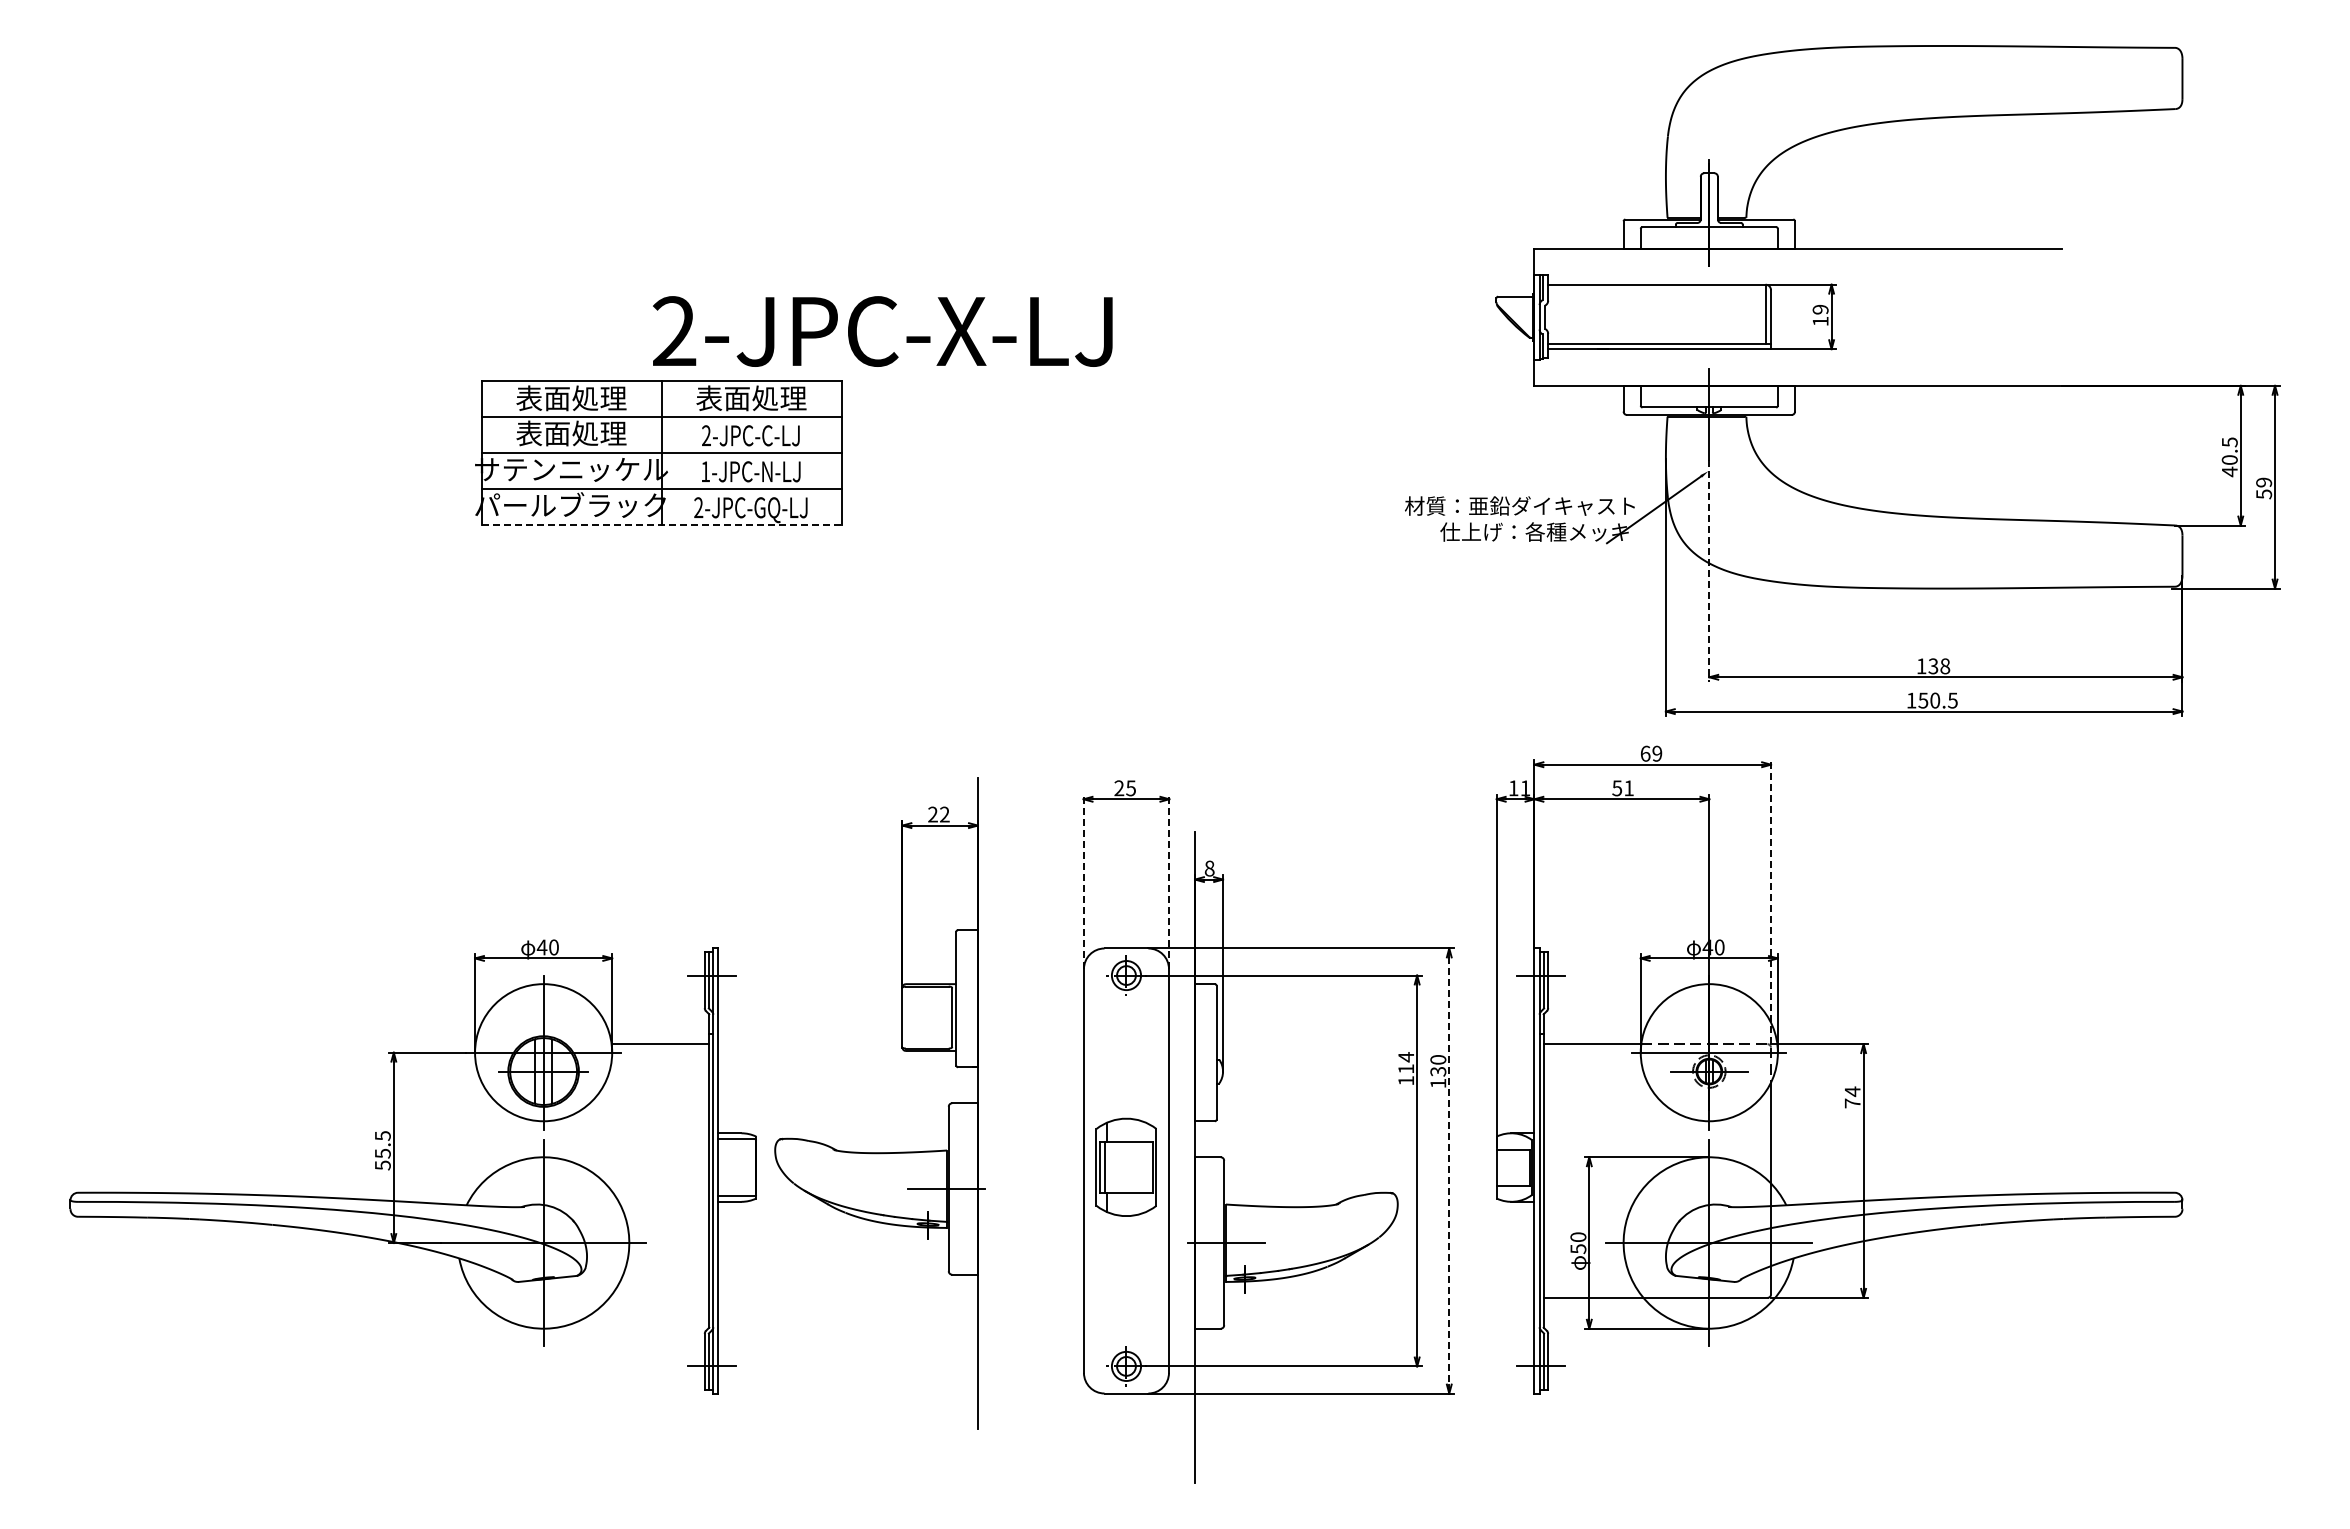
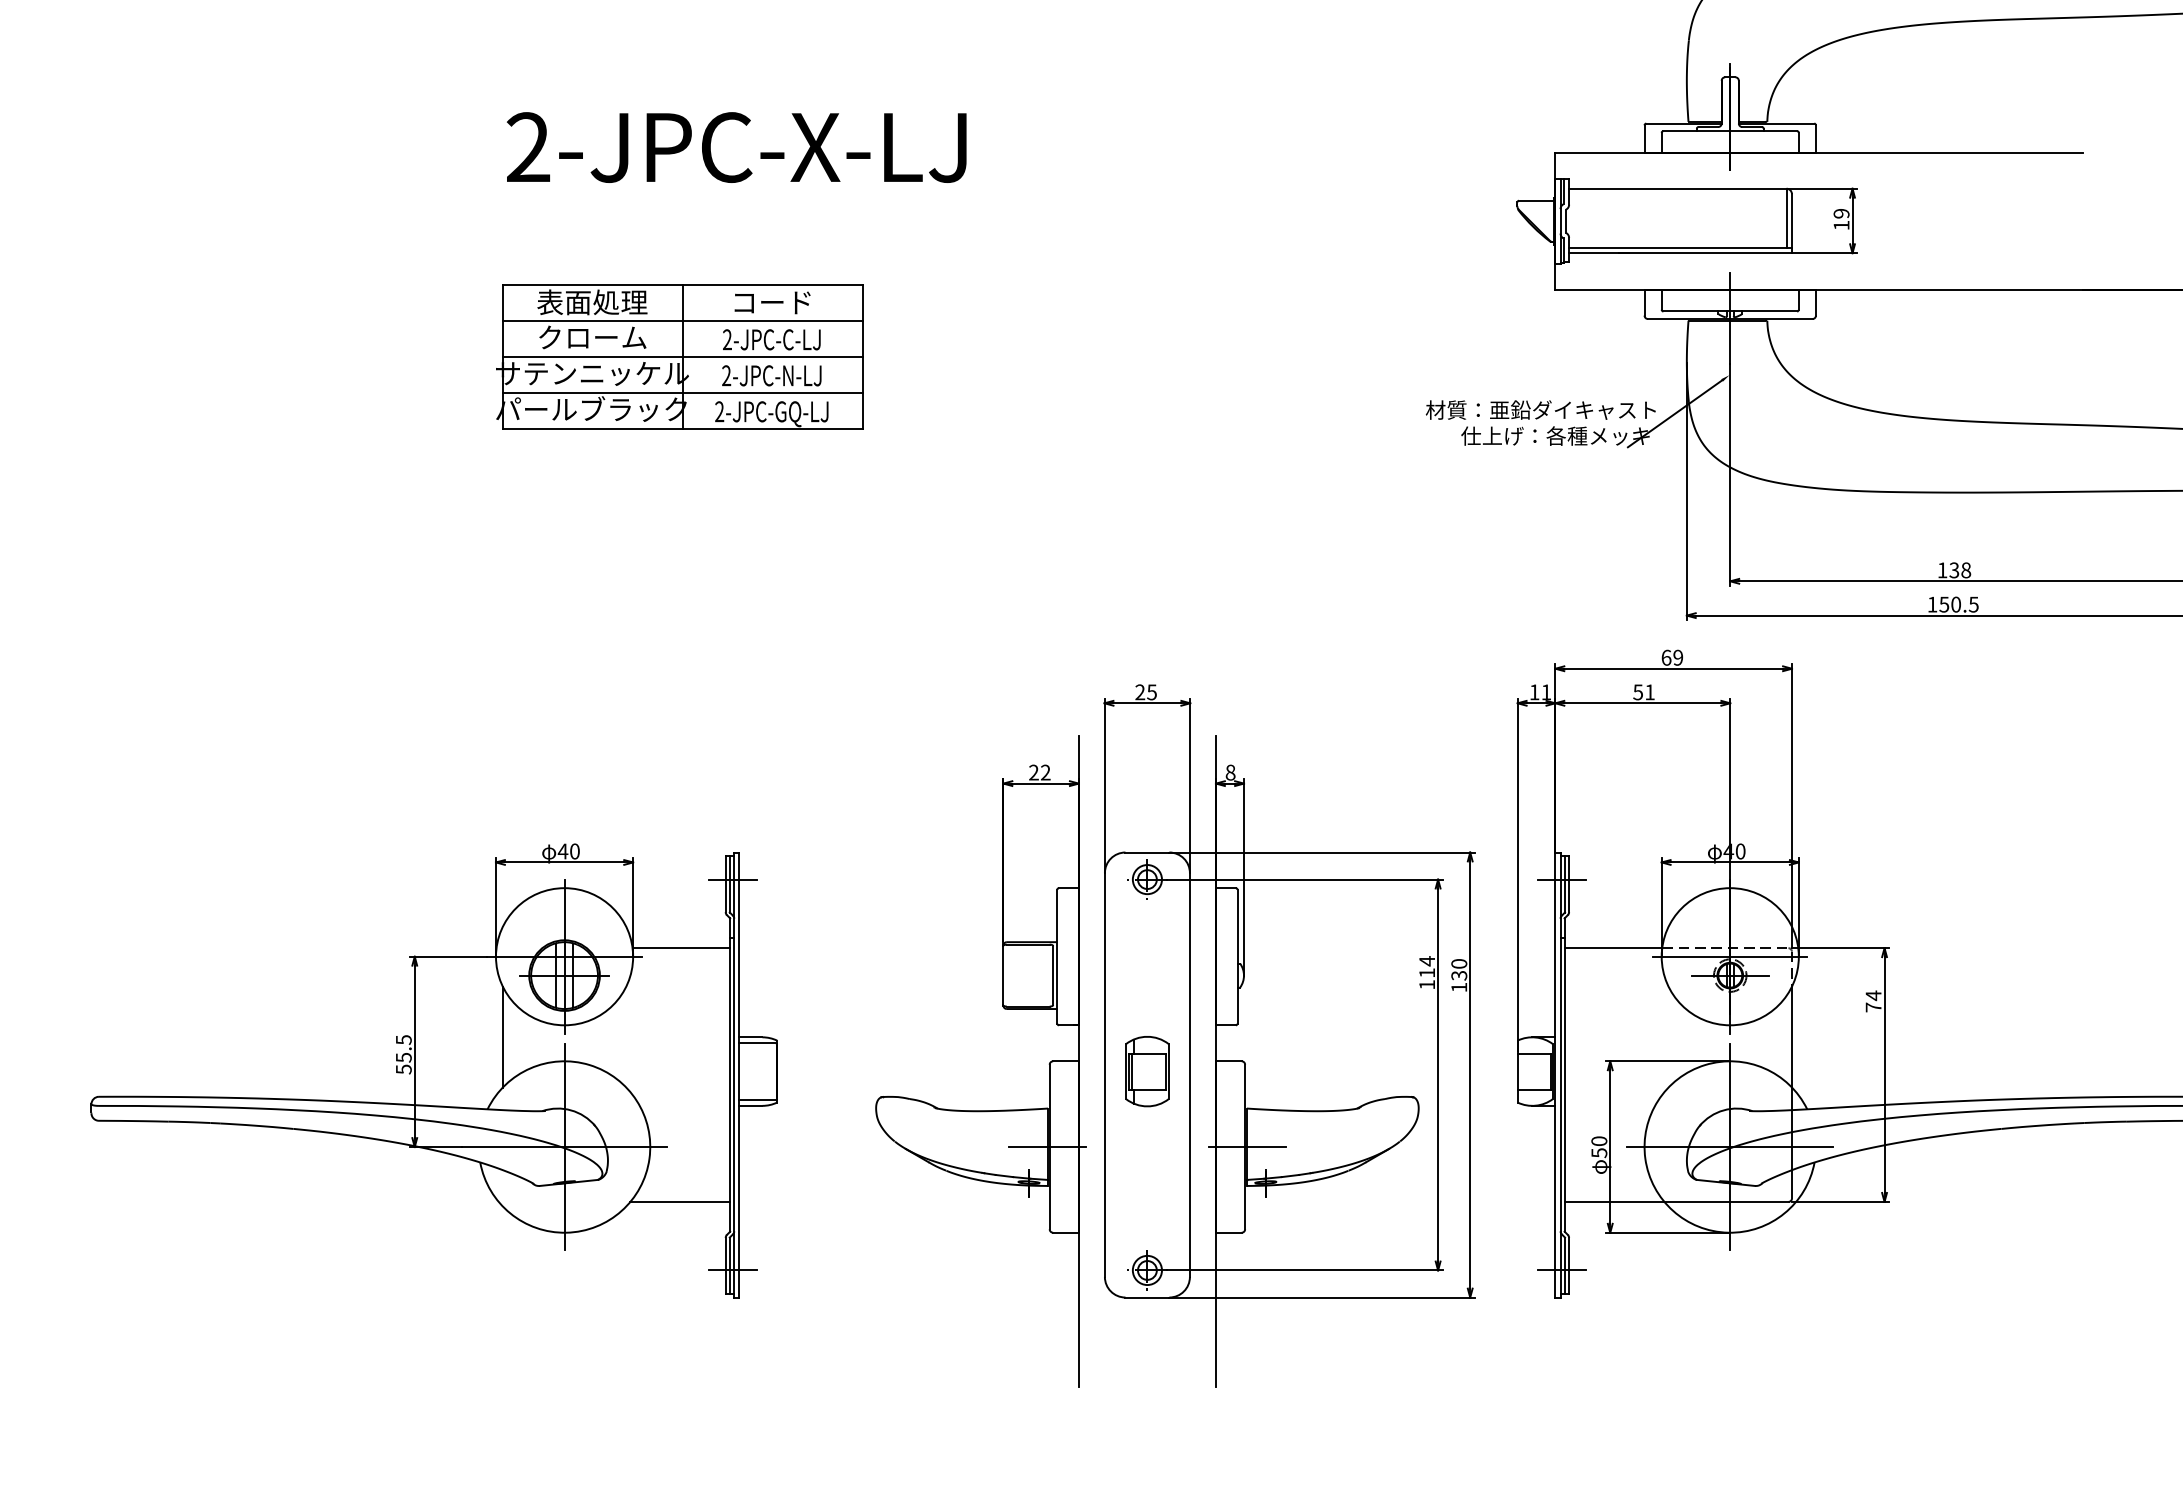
text: (882, 331) -> (736, 147), moved
text: (751, 398) -> (772, 302), 表面処理 -> コード
text: (571, 433) -> (592, 337), 表面処理 -> クローム
text: (705, 471) -> (726, 375), 1-JPC-N-LJ -> 2-JPC-N-LJ
line: (661, 524) -> (682, 428), dashed -> solid
line: (1709, 571) -> (1730, 475), dashed -> solid
line: (1083, 881) -> (1104, 785), dashed -> solid
line: (1169, 881) -> (1190, 785), dashed -> solid
line: (1771, 902) -> (1792, 806), dashed -> solid
line: (481, 1132) -> (502, 1036), added
part: (879, 1152) -> (980, 1110), moved
part: (1126, 1167) -> (1147, 1071), size x0.71
line: (1449, 1170) -> (1470, 1074), dashed -> solid
line: (659, 1297) -> (680, 1201), added

